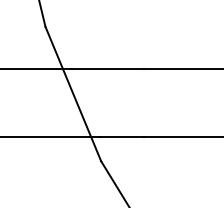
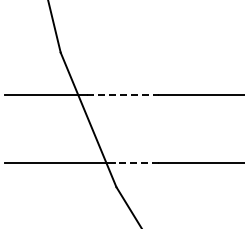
line: (108, 69) -> (123, 95), solid -> dashed
line: (121, 136) -> (136, 162), solid -> dashed

